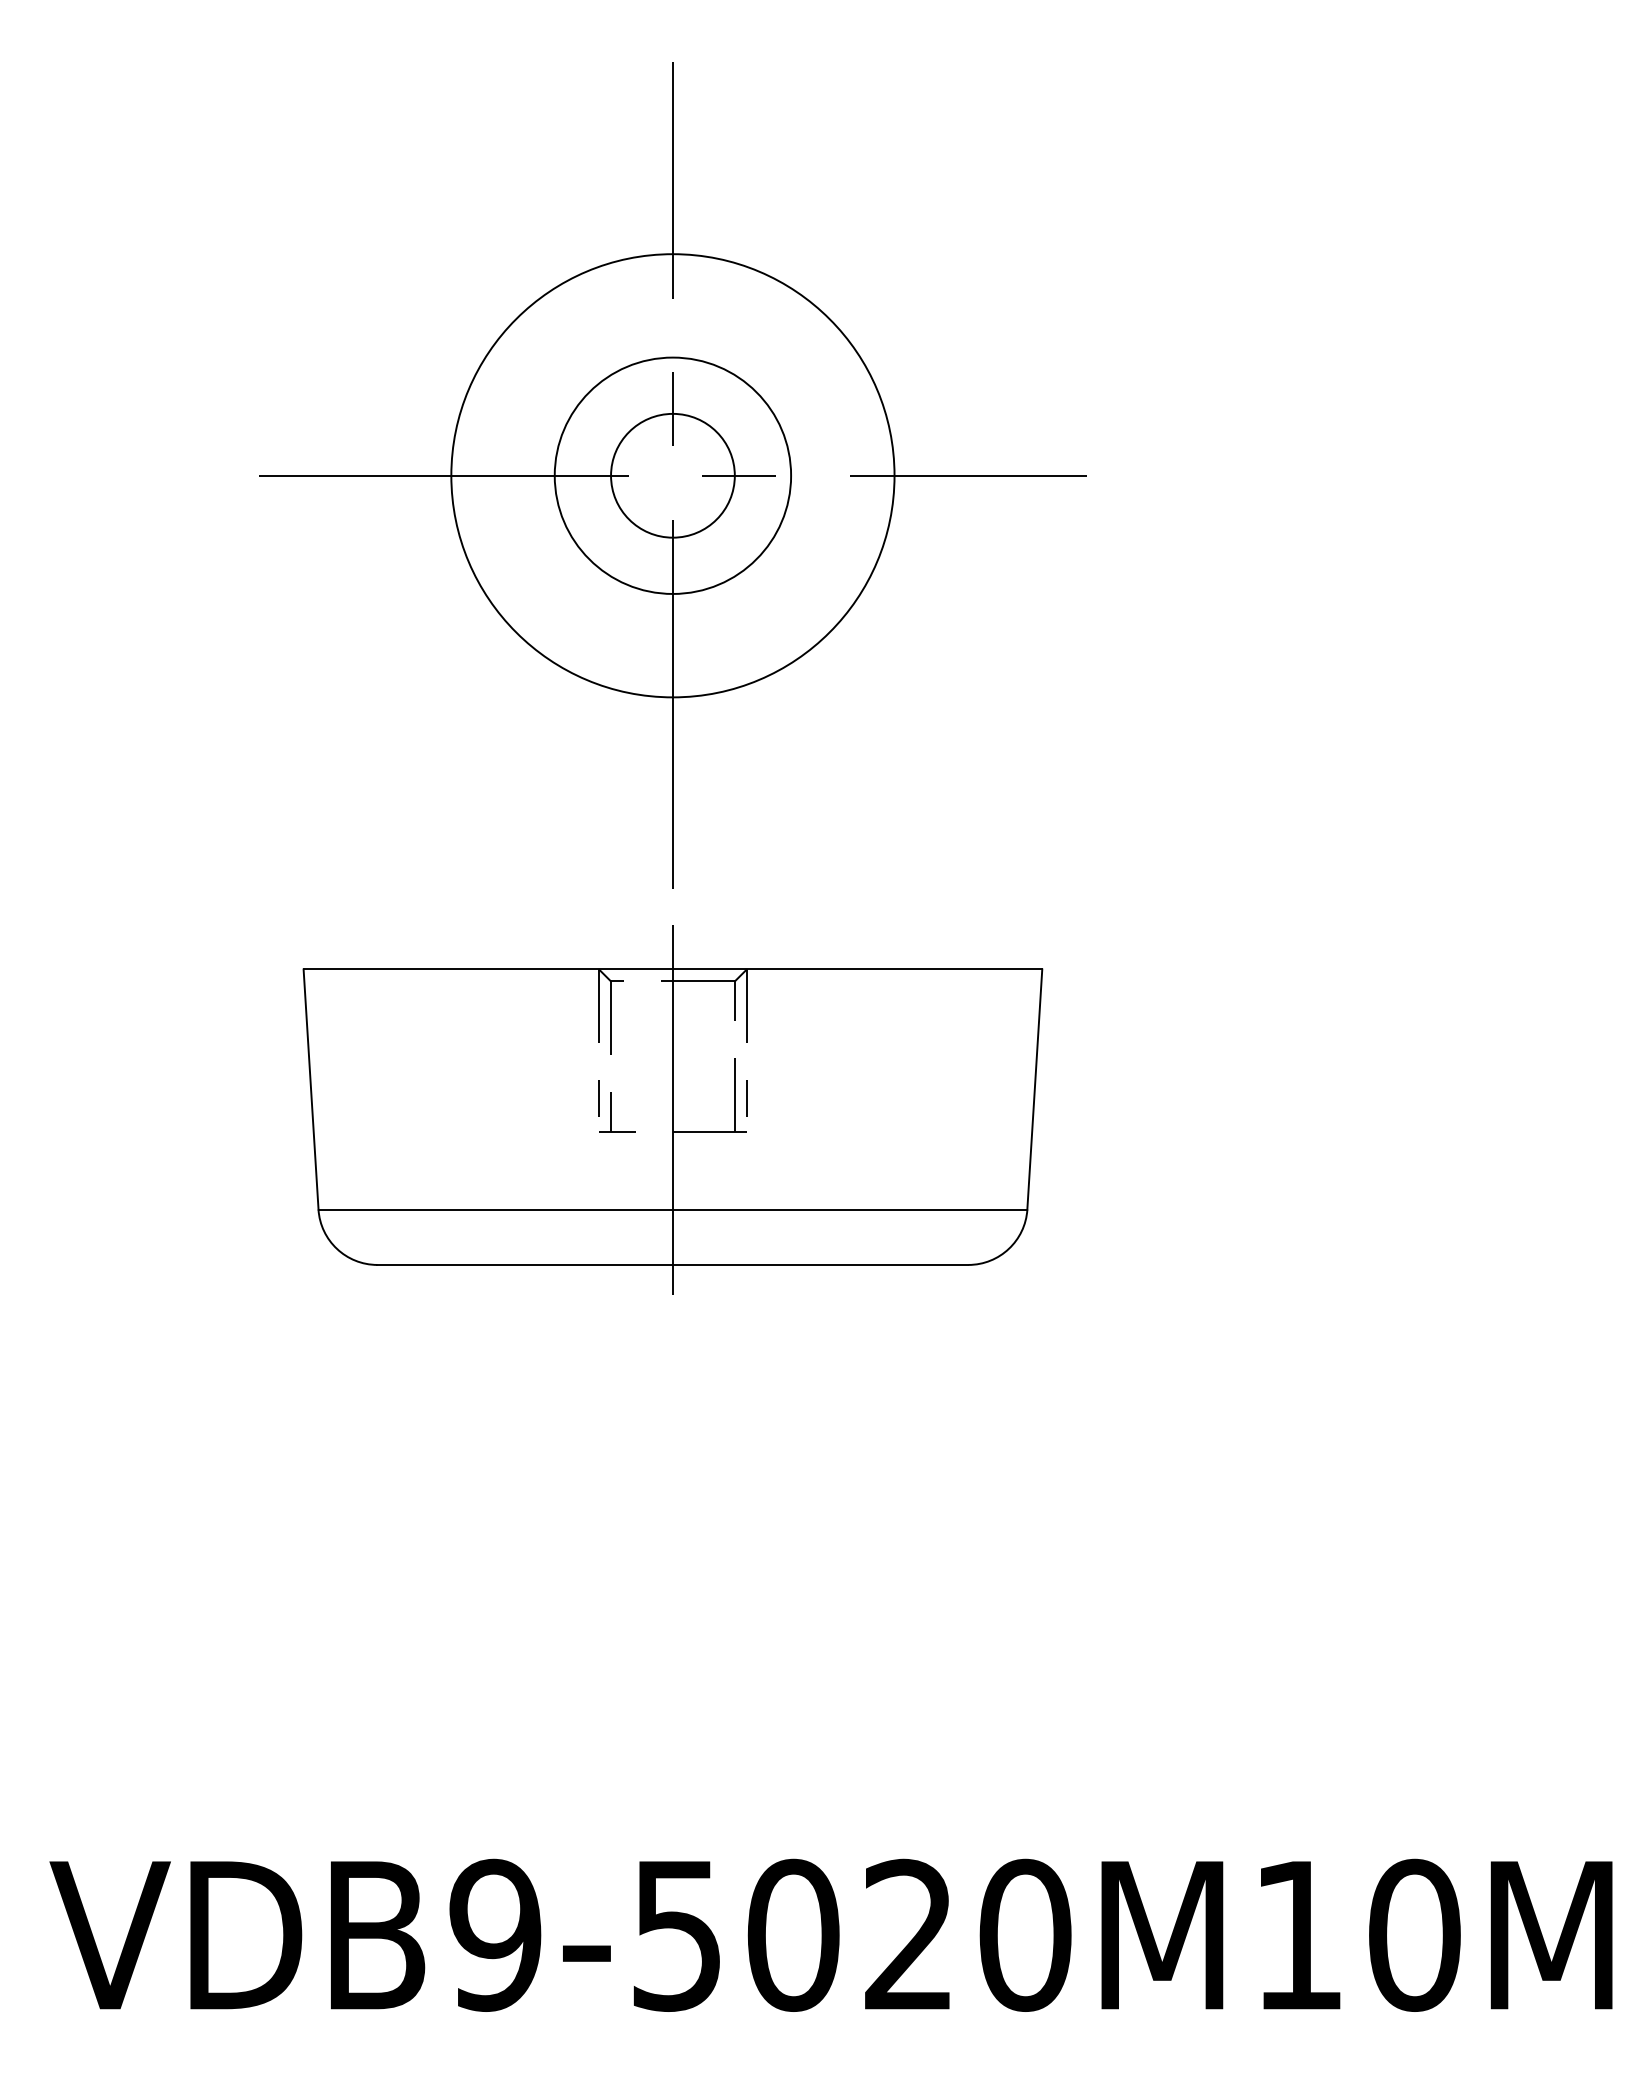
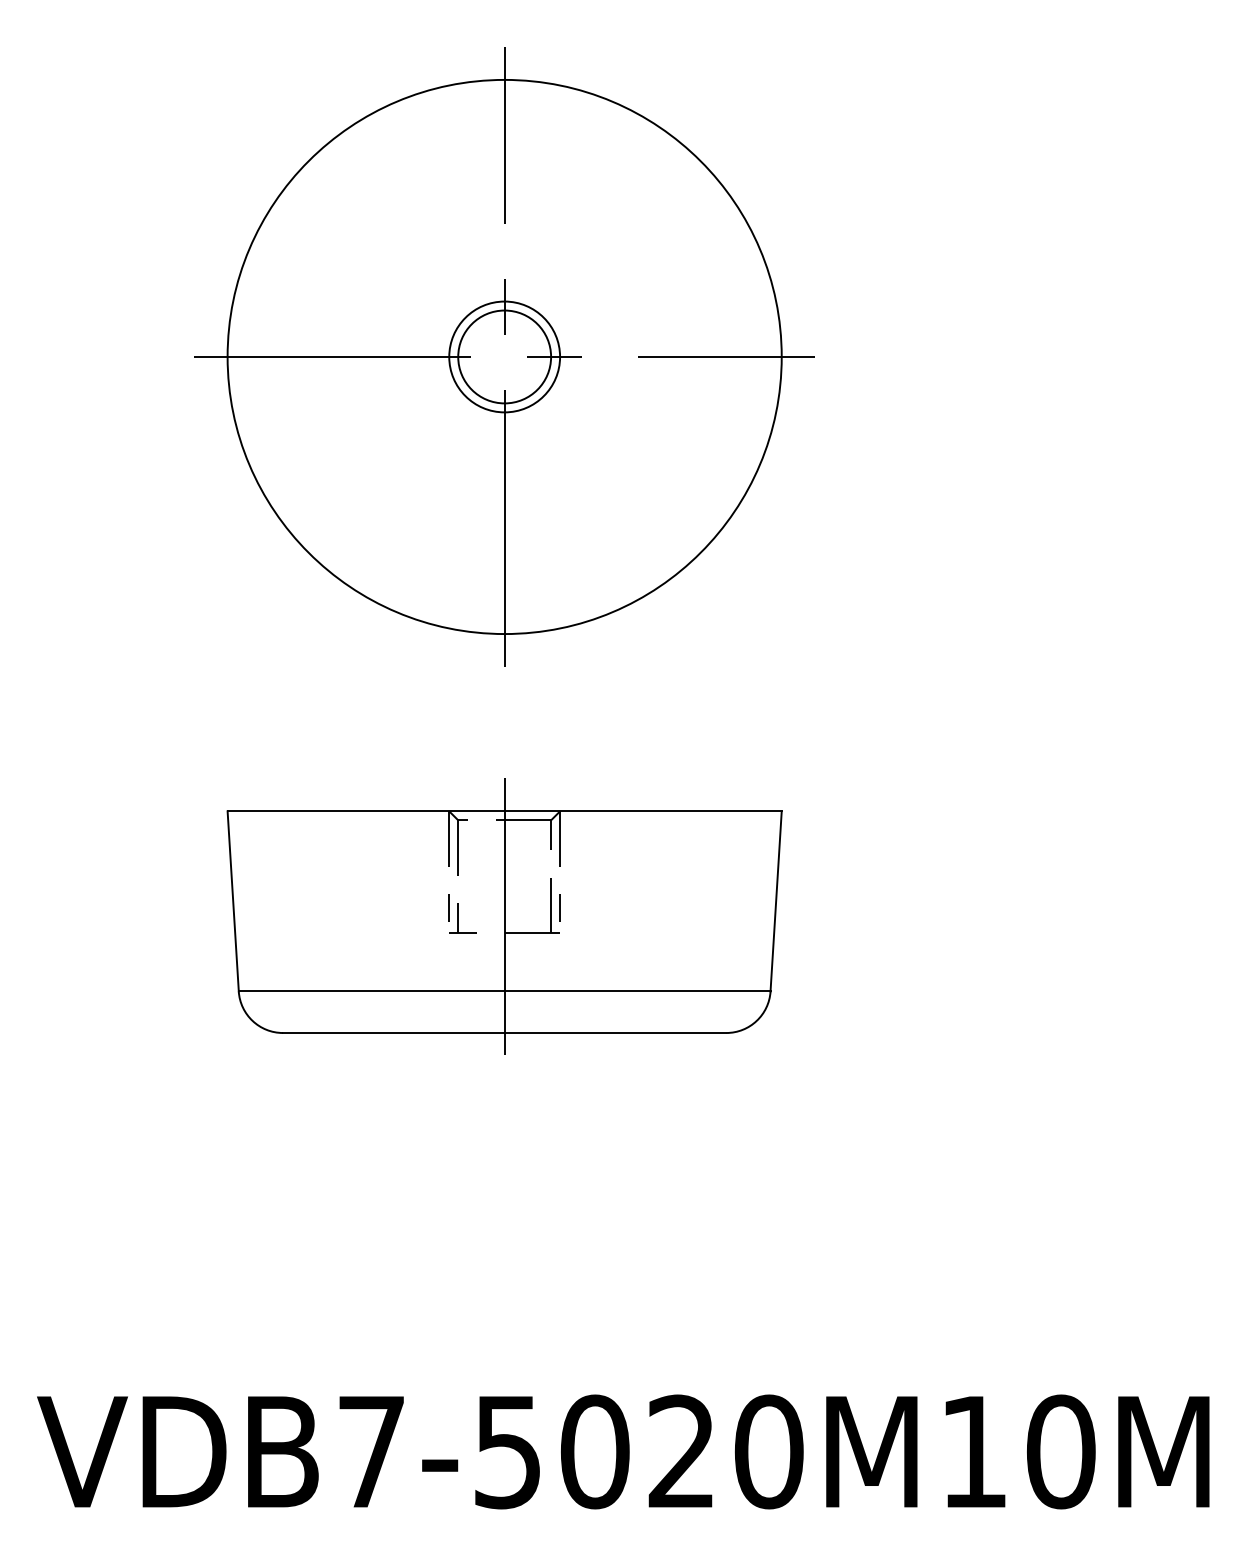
circle: (672, 475) -> (504, 356), size x0.62
circle: (672, 475) -> (504, 356), size x1.67
part: (672, 1109) -> (504, 916), moved
text: (495, 1934) -> (371, 1451), VDB9-5020M10M -> VDB7-5020M10M

